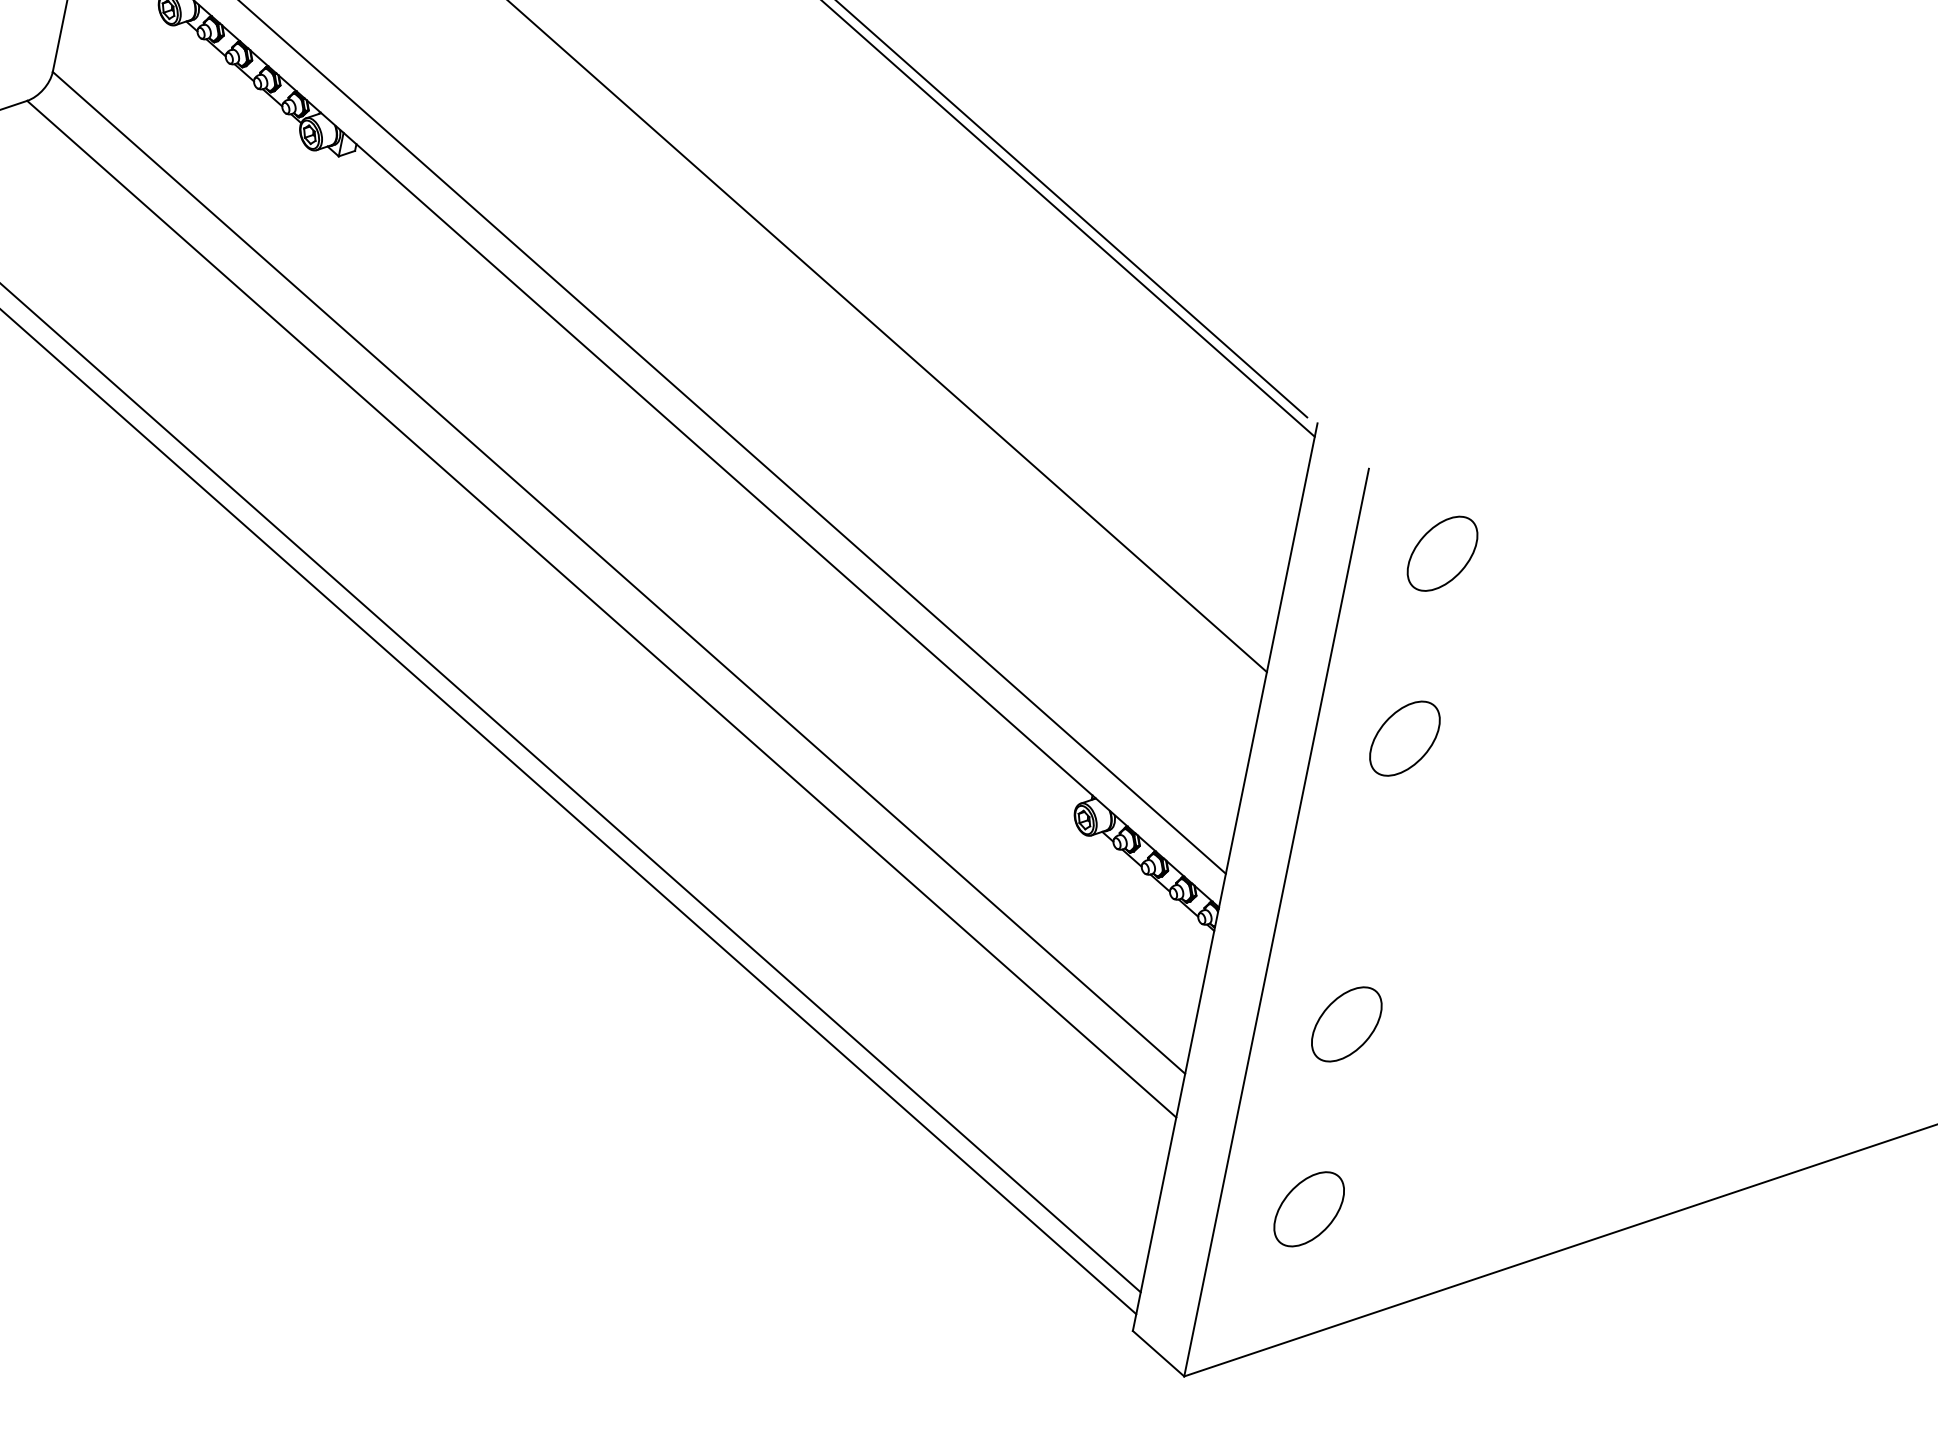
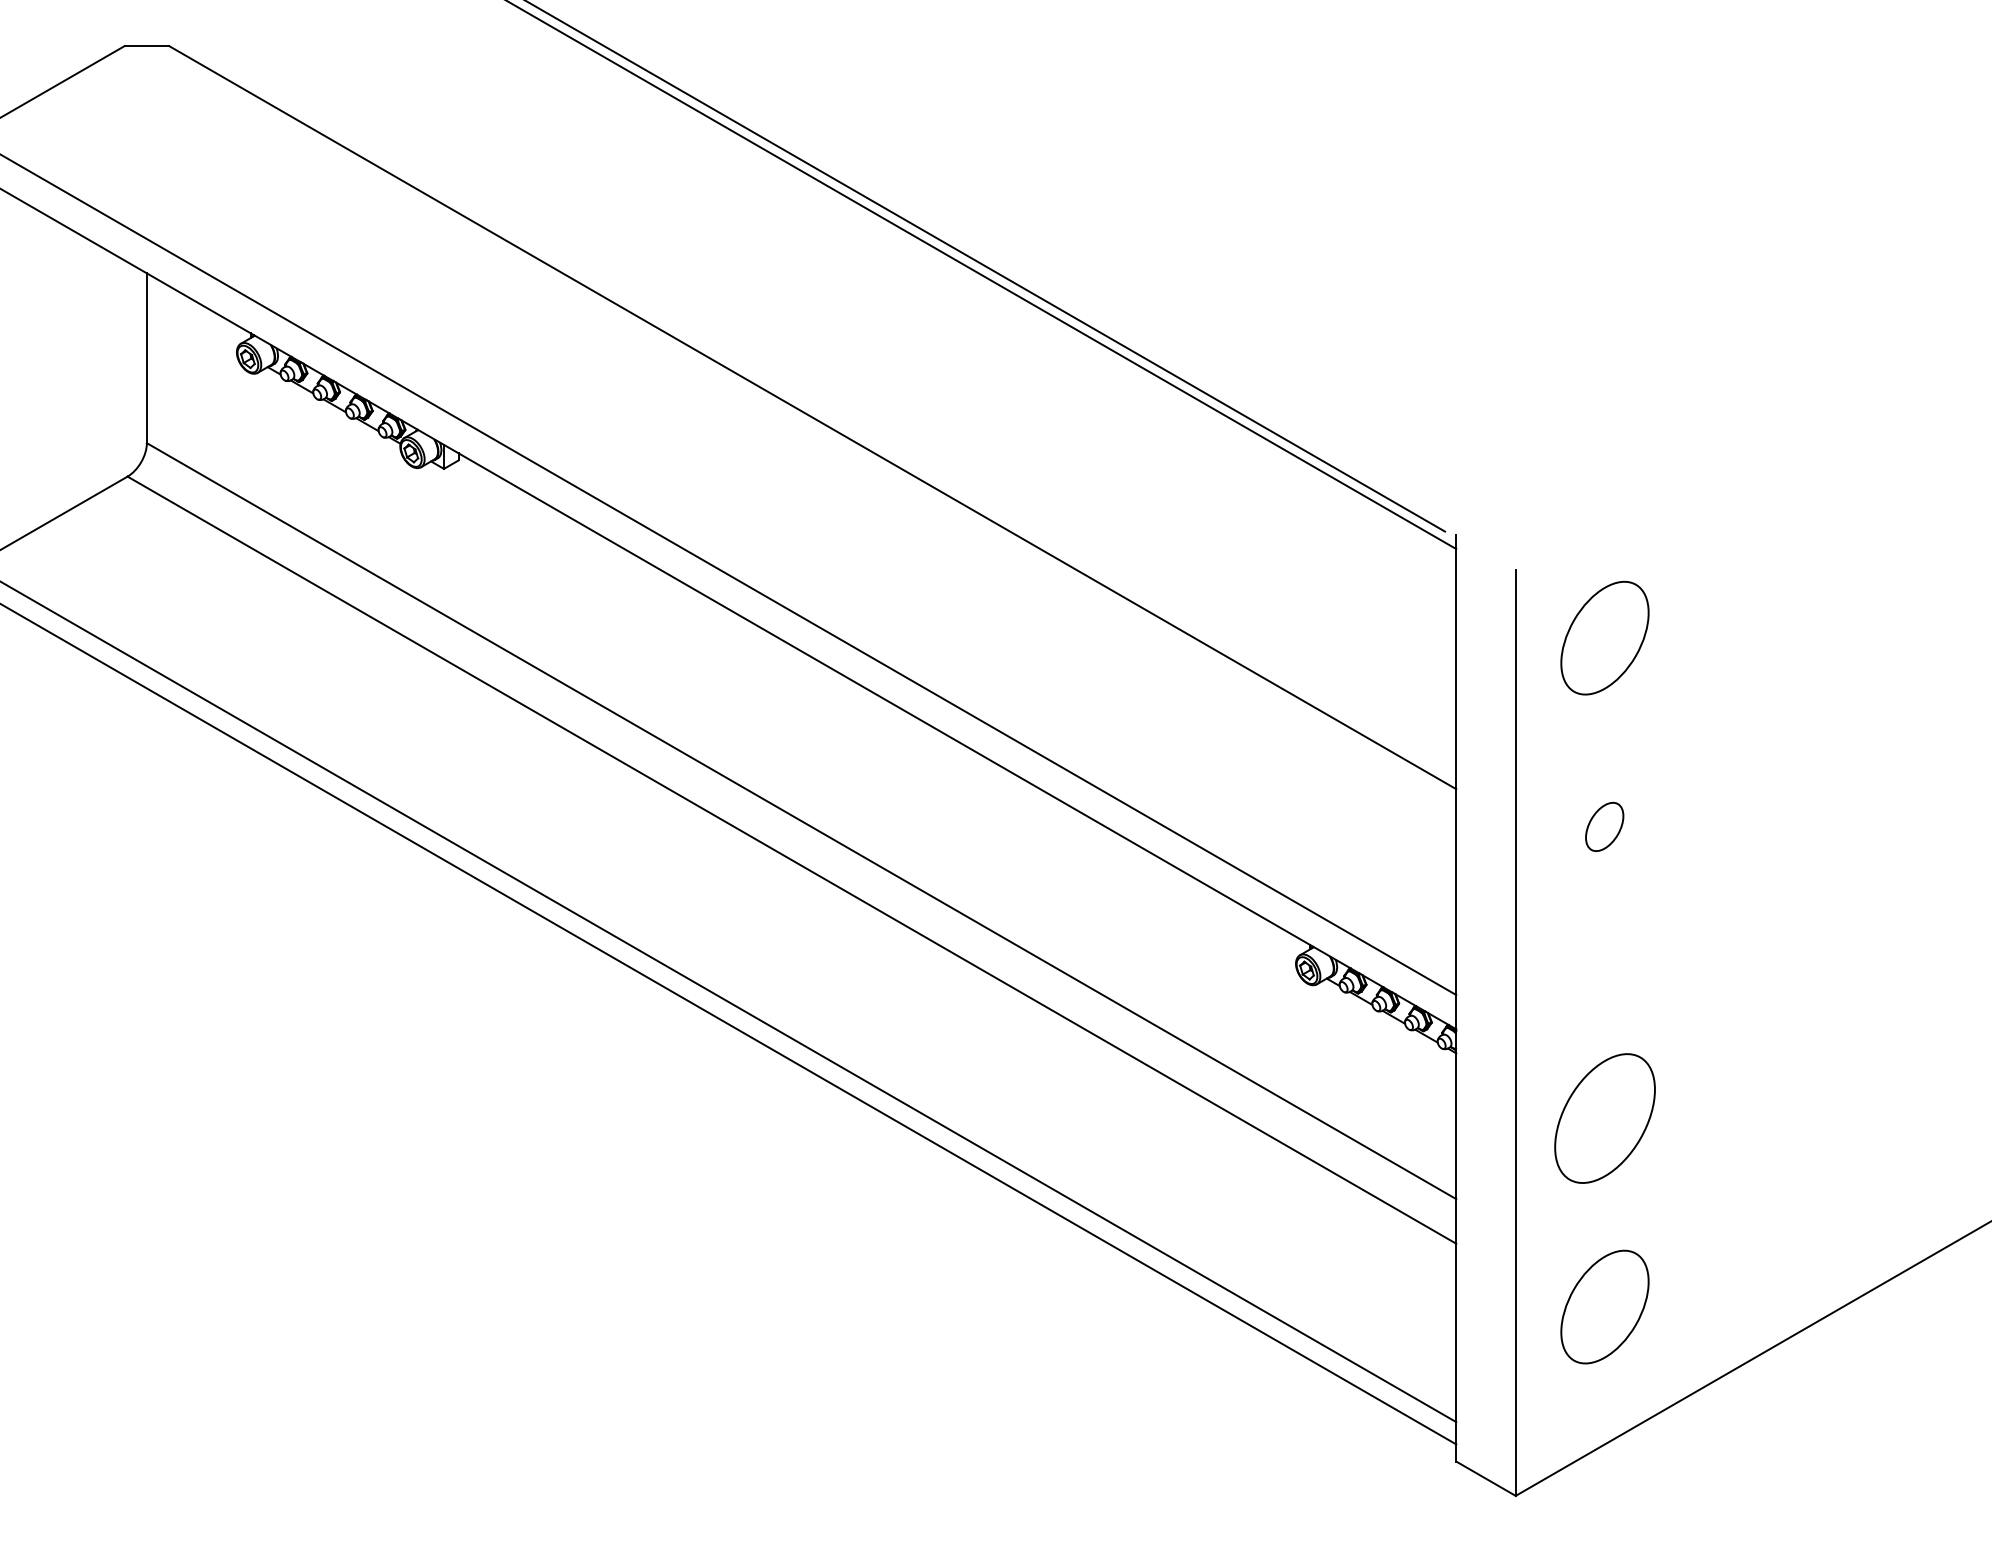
part: (1442, 553) -> (1604, 638), size x1.4
part: (1404, 738) -> (1604, 826), size x0.6
part: (1346, 1024) -> (1604, 1118), size x1.6
part: (1308, 1209) -> (1604, 1307), size x1.4

